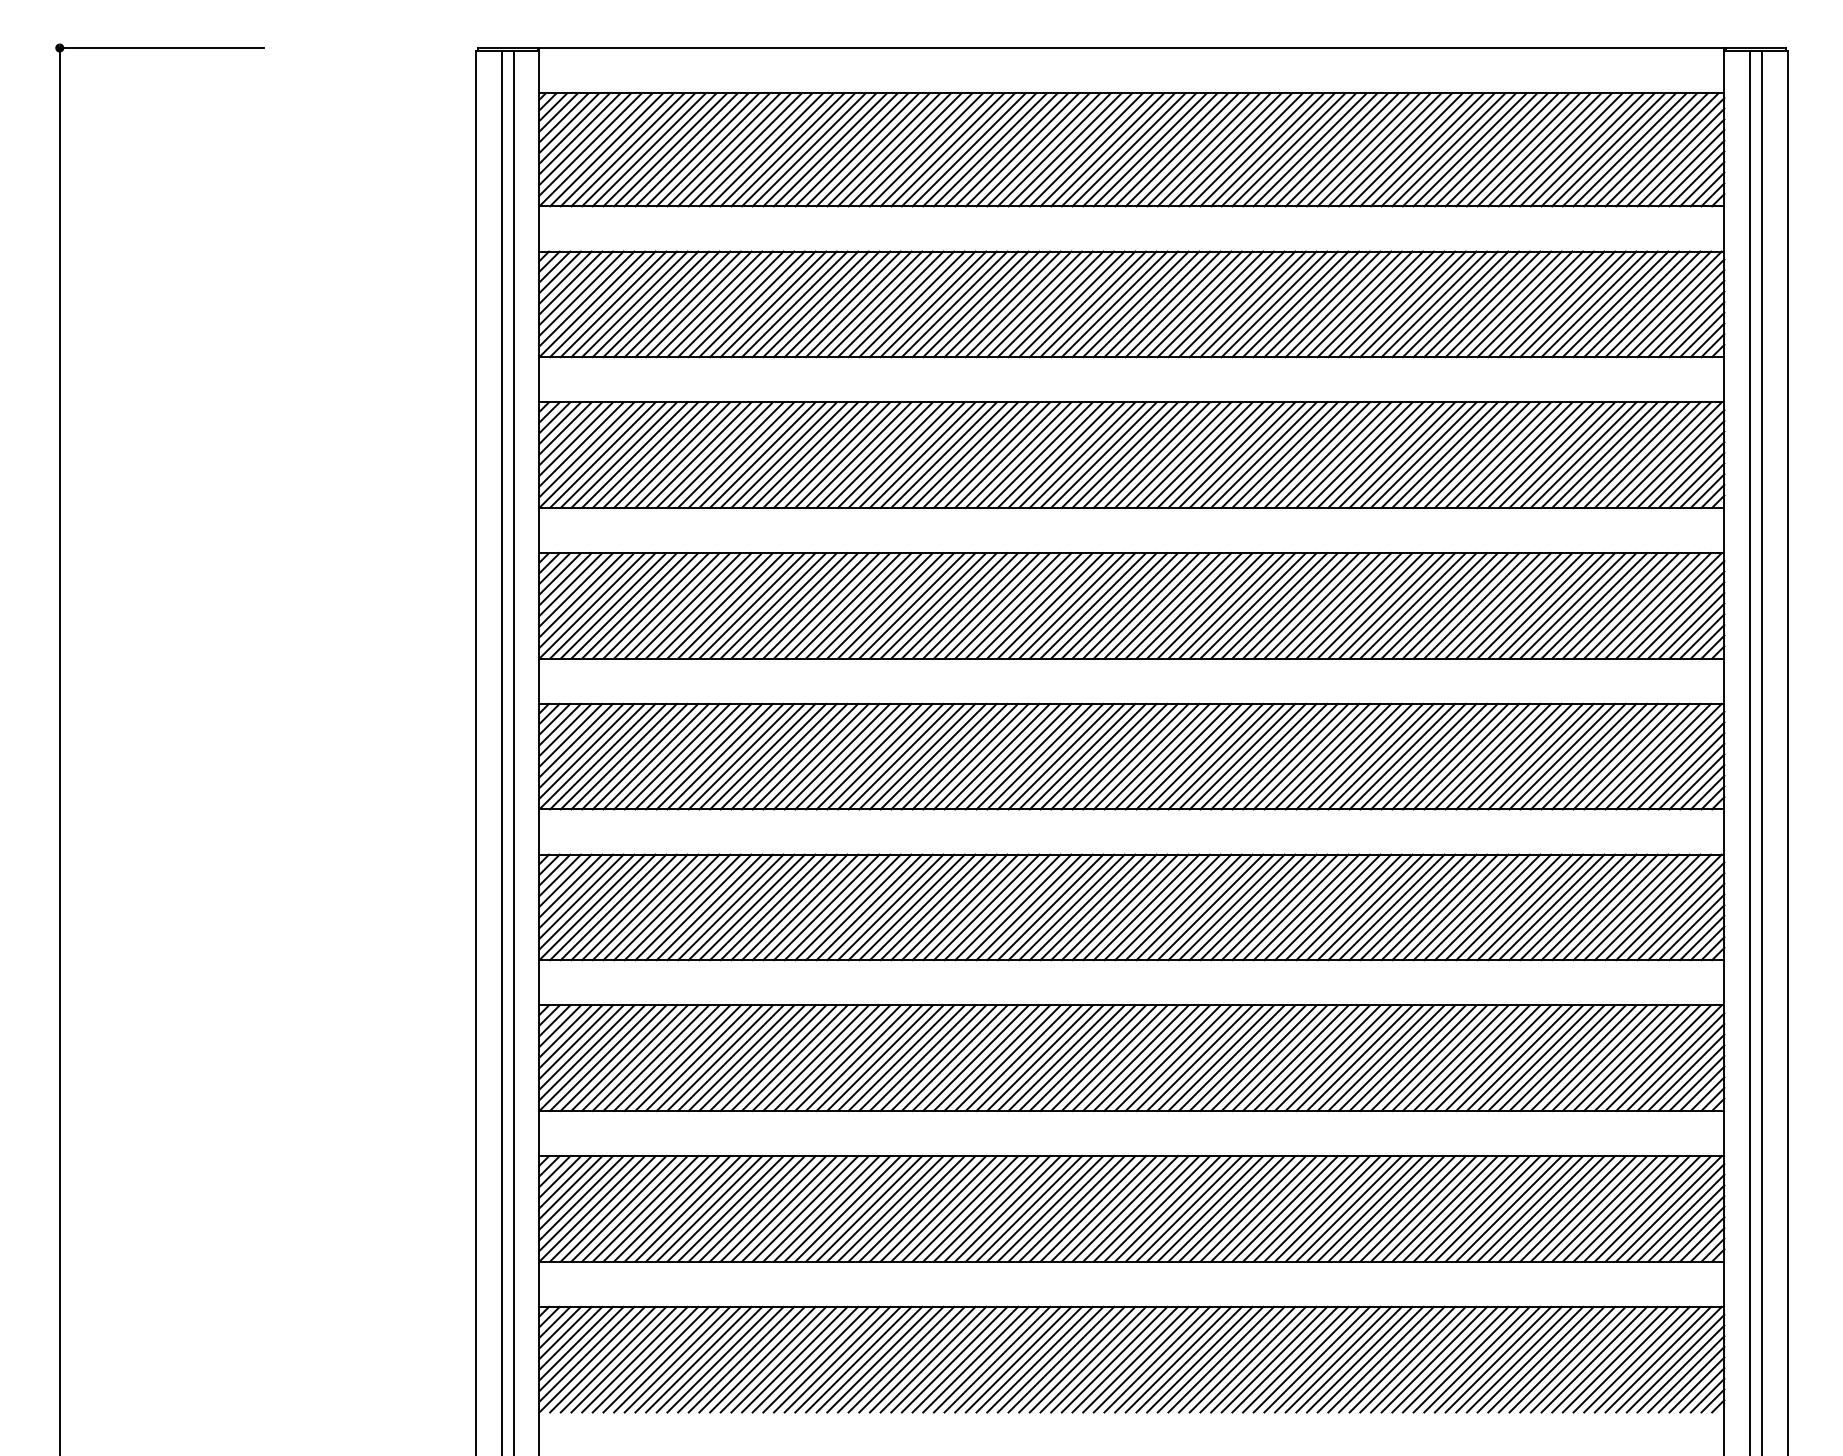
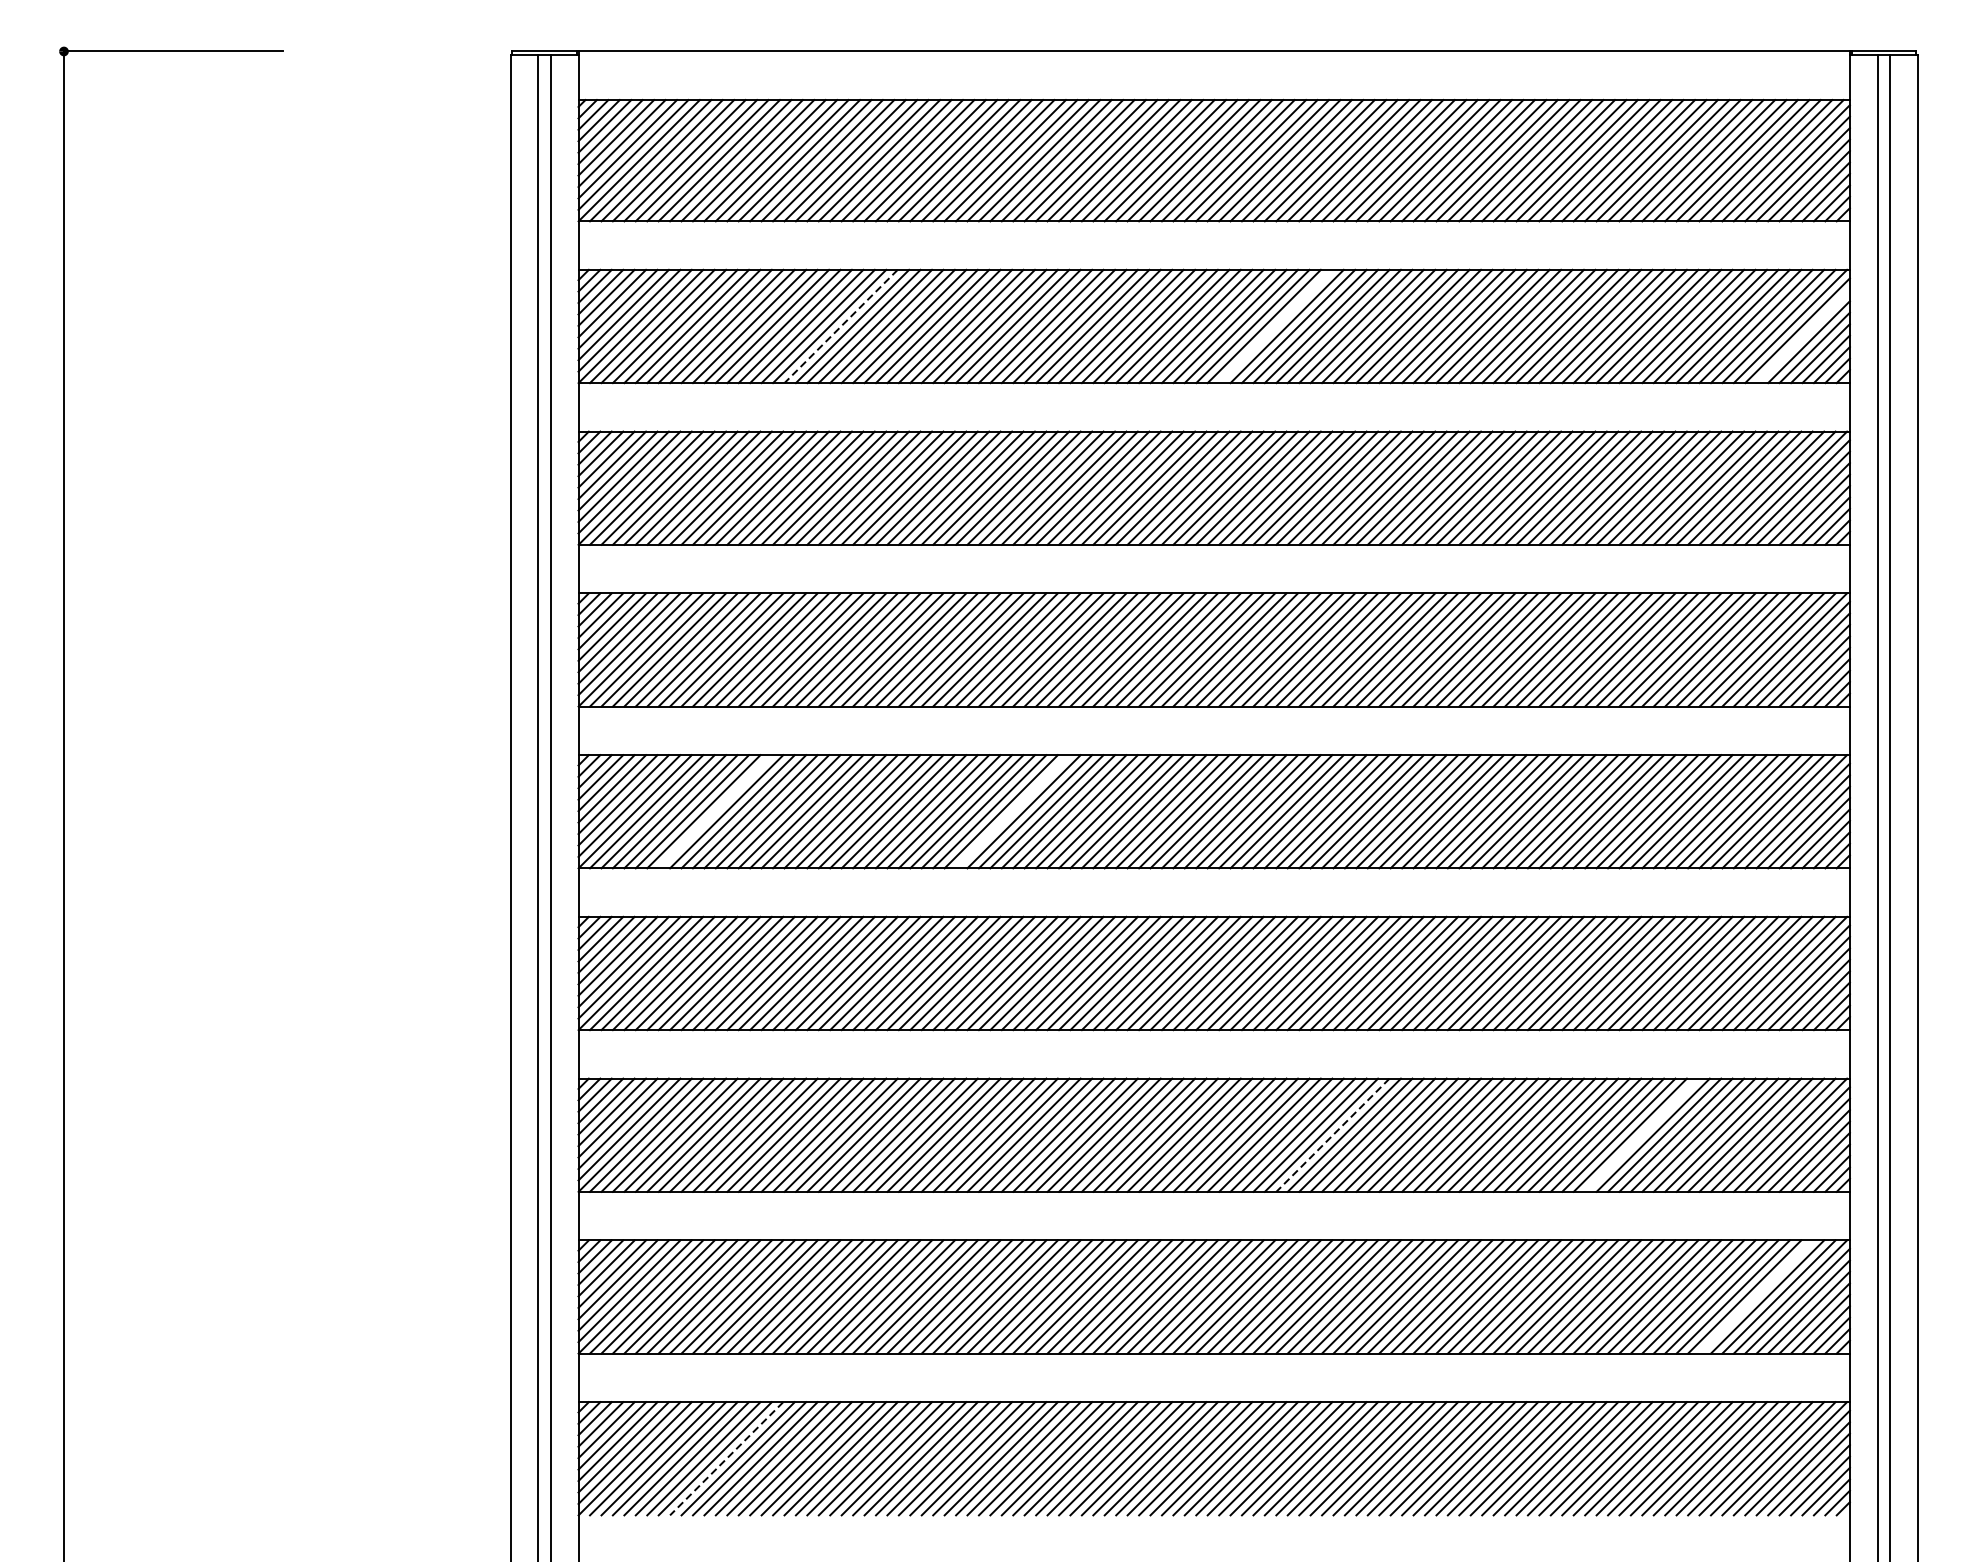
line: (784, 304) -> (841, 326), solid -> dashed
line: (1189, 304) -> (1276, 326), removed
line: (1680, 313) -> (1802, 336), removed
line: (666, 756) -> (714, 811), removed
line: (943, 756) -> (1012, 811), removed
line: (1530, 1057) -> (1641, 1134), removed
line: (1242, 1058) -> (1332, 1135), solid -> dashed
line: (1636, 1208) -> (1755, 1296), removed
line: (677, 1359) -> (726, 1458), solid -> dashed

